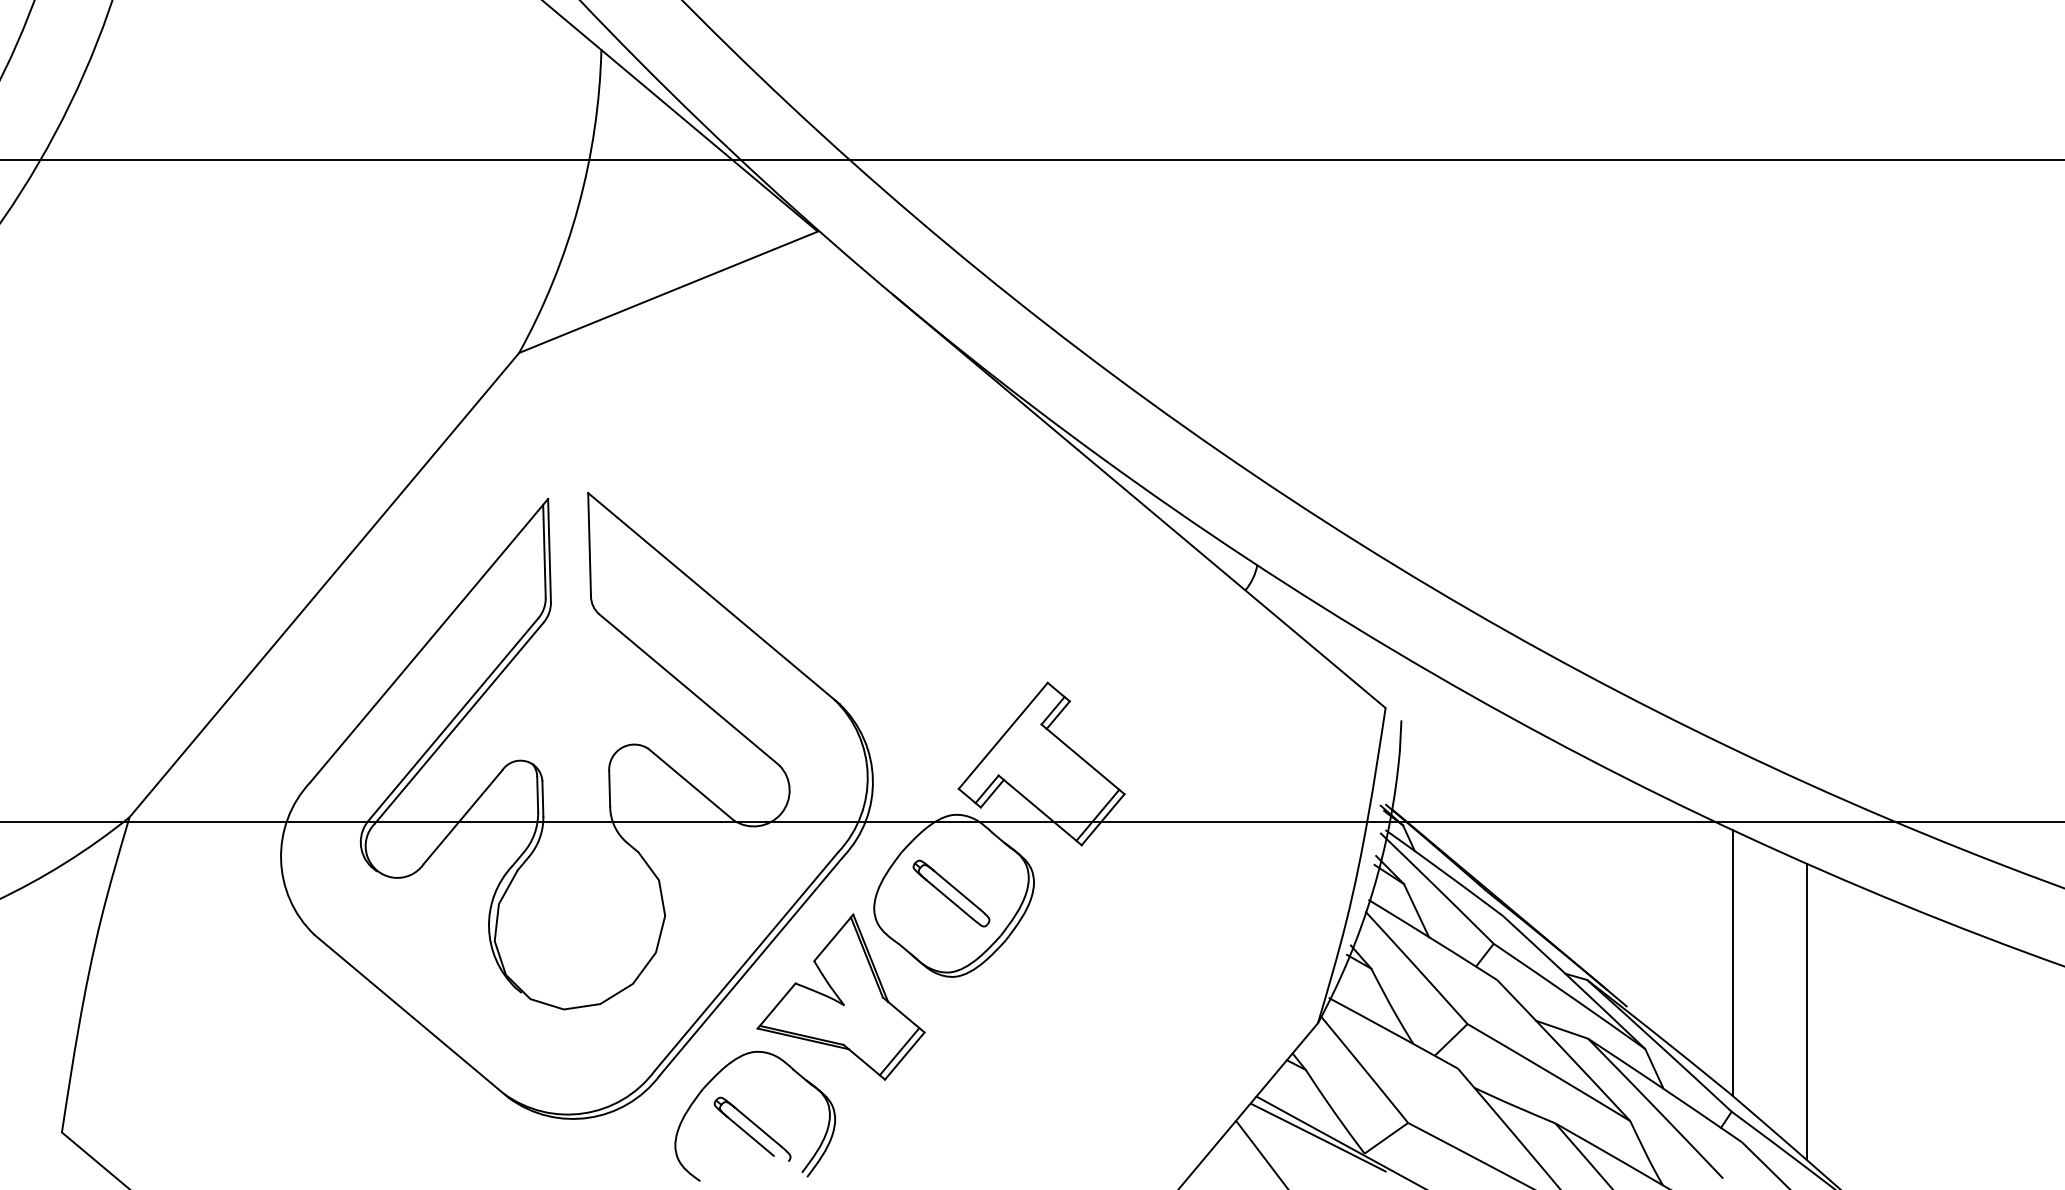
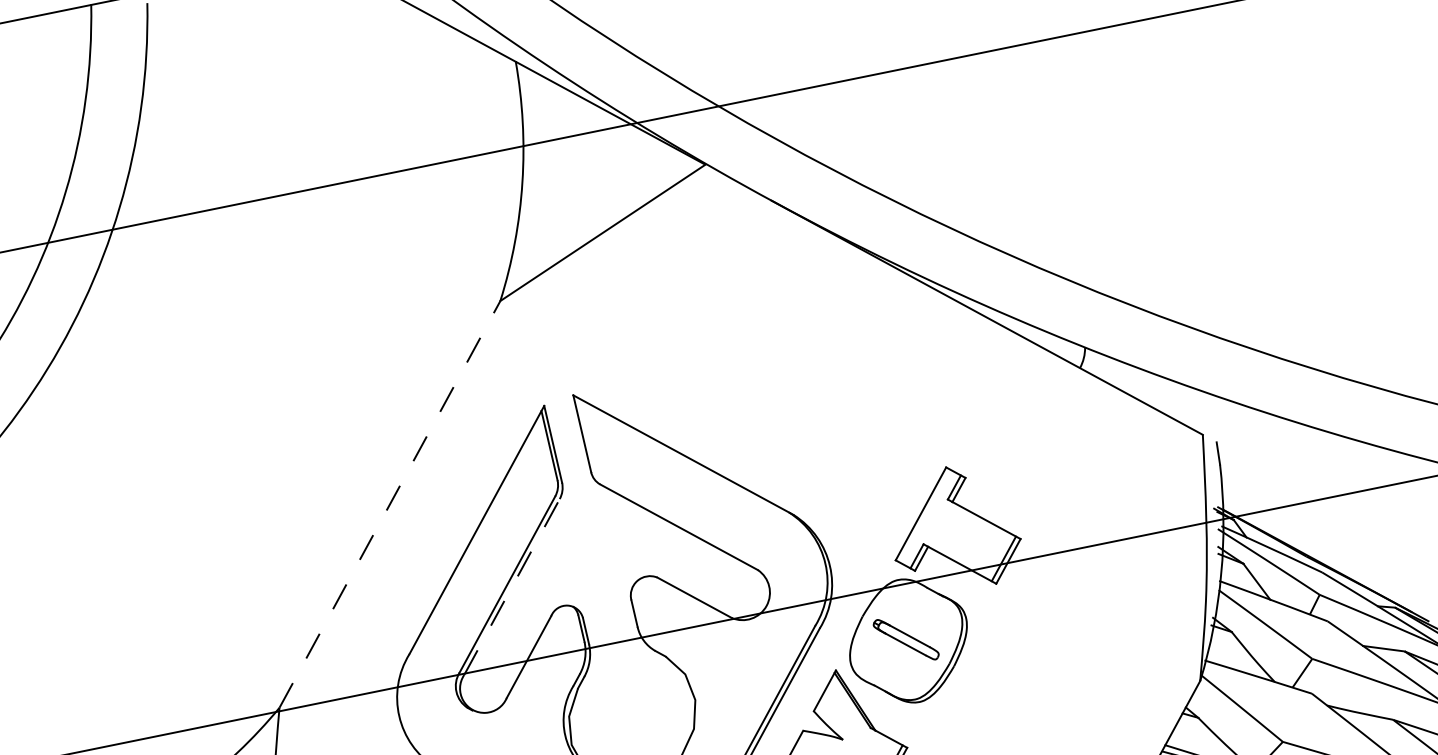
line: (324, 584) -> (389, 503), solid -> dashed
line: (459, 722) -> (511, 586), solid -> dashed

